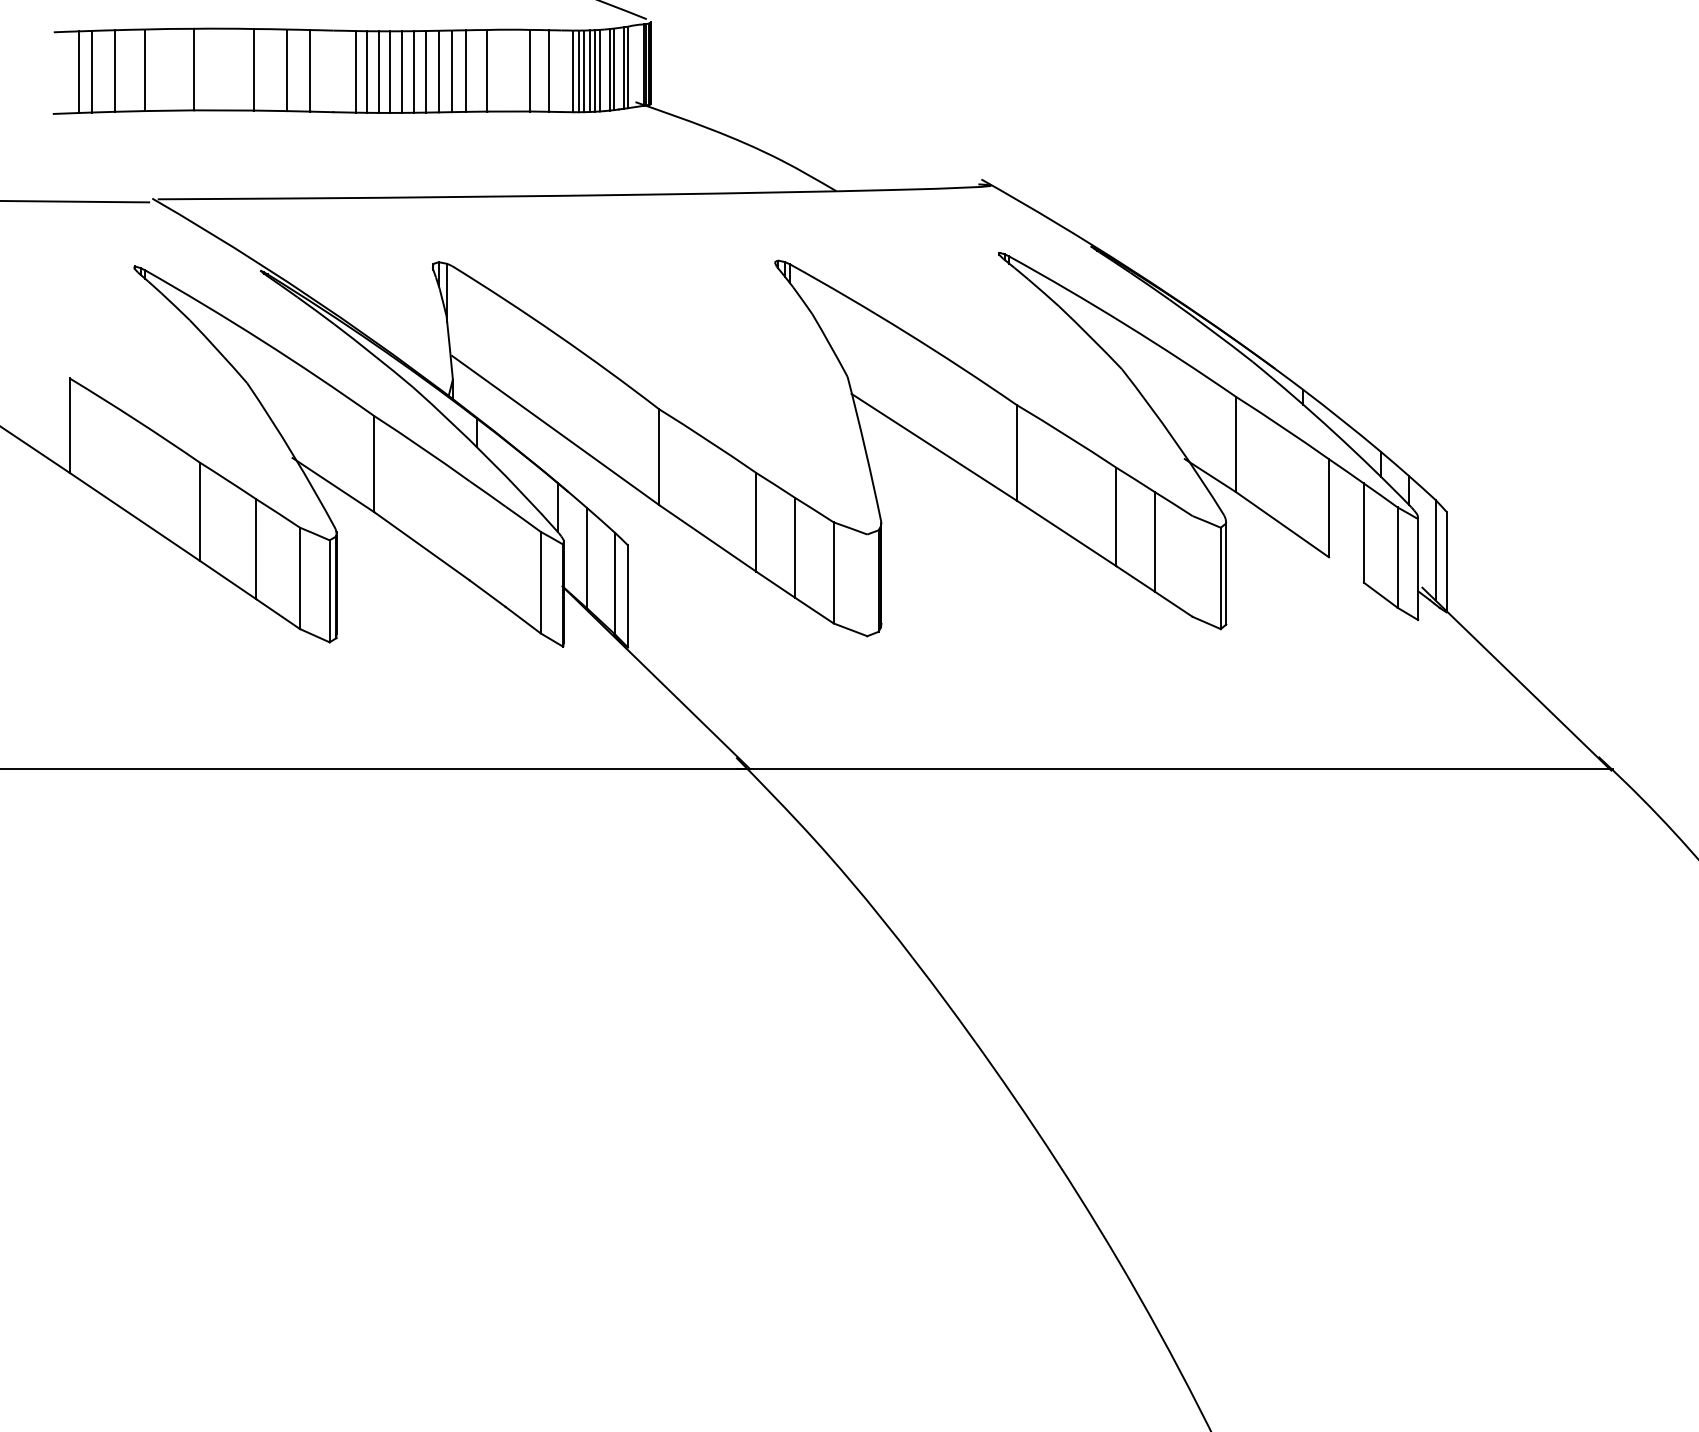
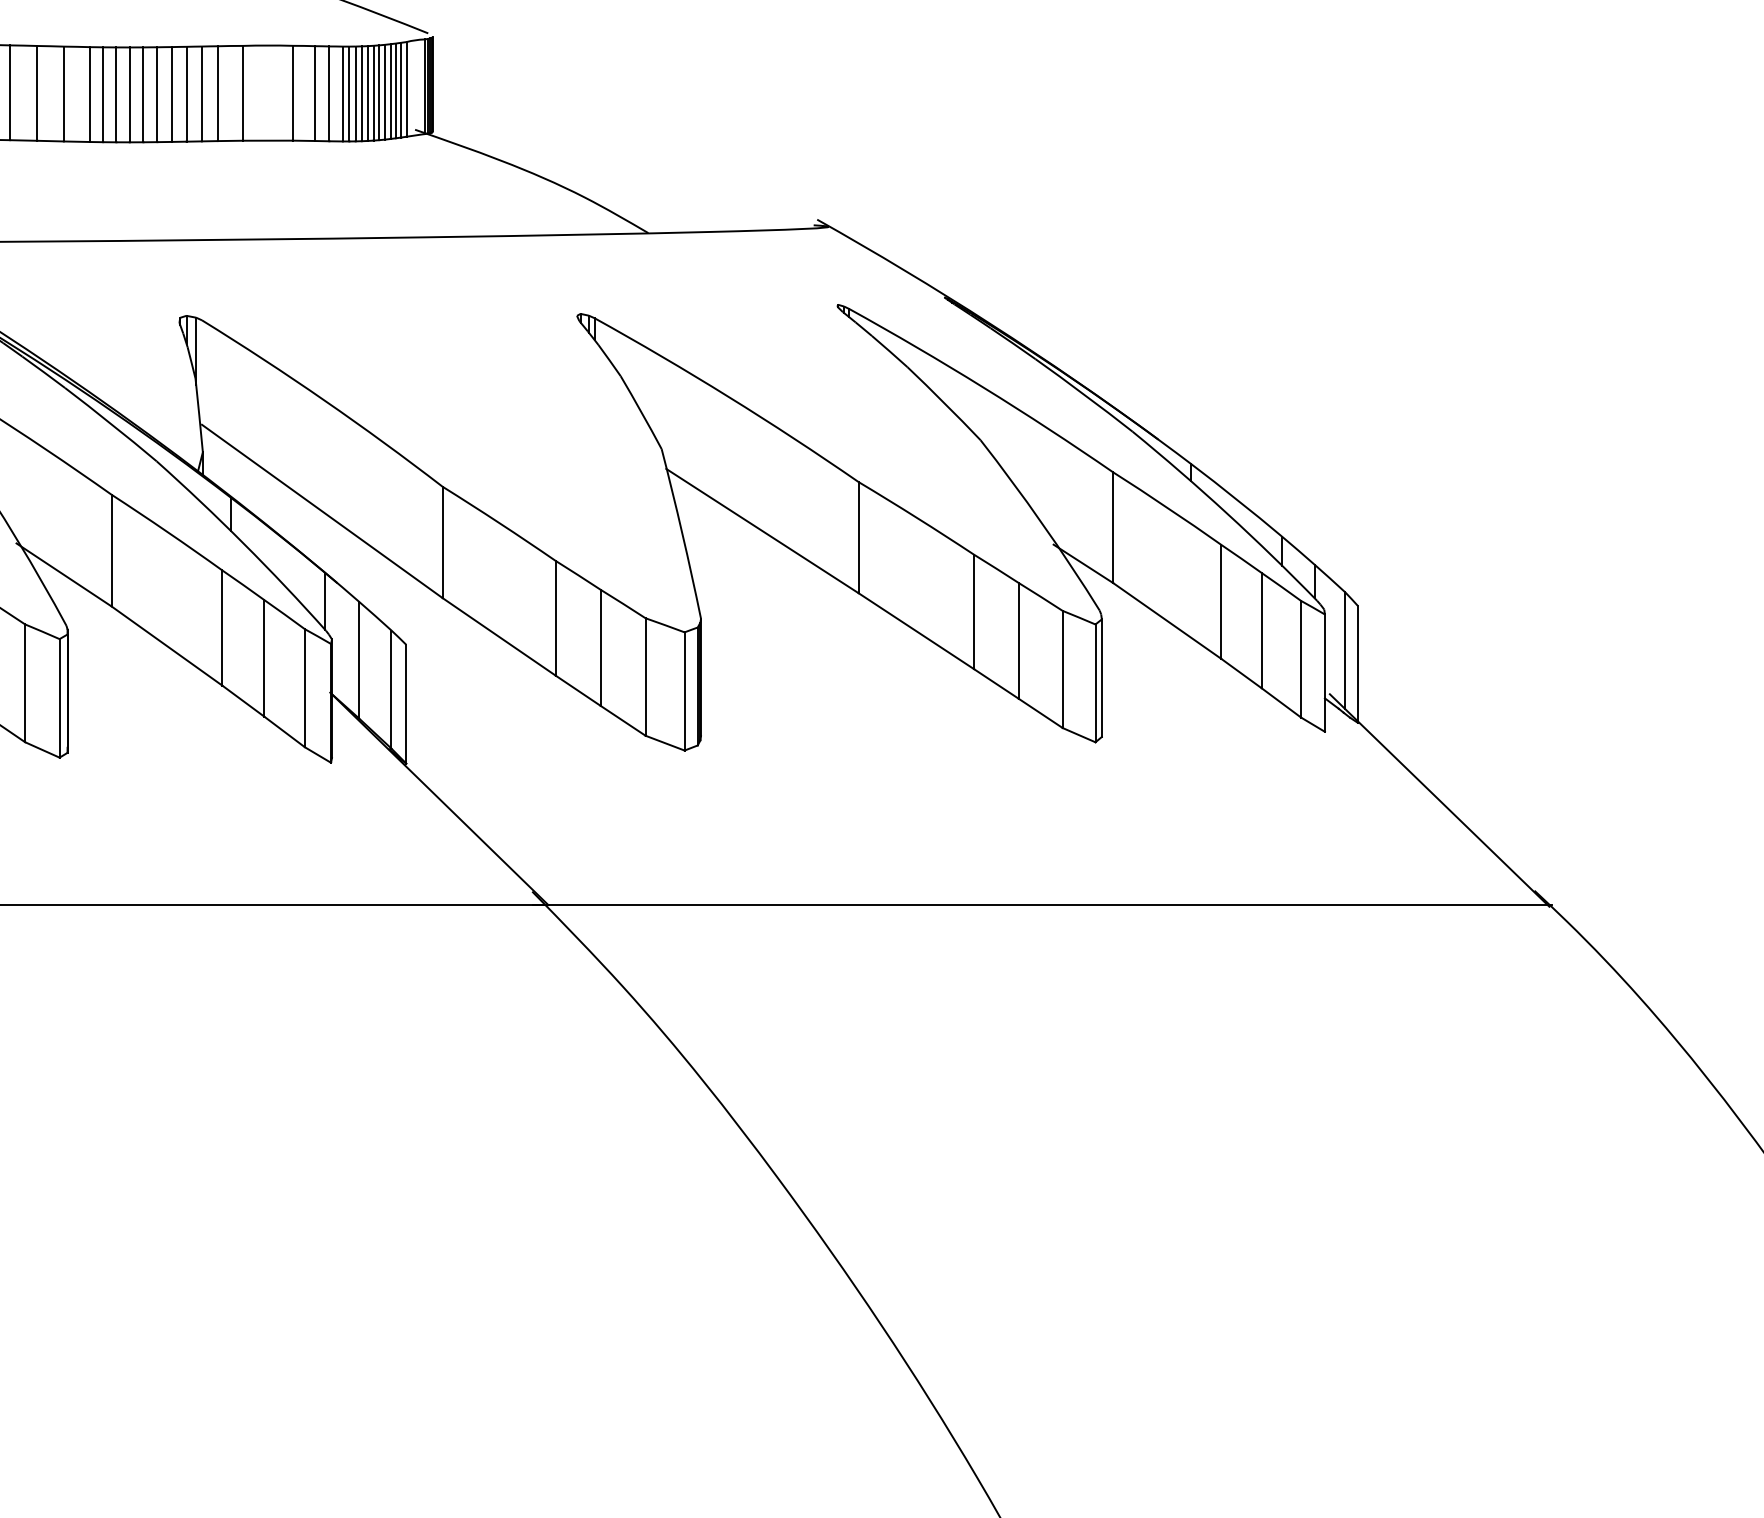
line: (619, 68) -> (396, 90), added
line: (604, 70) -> (379, 92), added
line: (333, 71) -> (64, 94), added
line: (561, 71) -> (329, 94), added
line: (469, 530) -> (222, 627), added
line: (505, 556) -> (264, 657), added
line: (1192, 566) -> (1062, 669), added
line: (1345, 569) -> (1240, 673), added
line: (867, 585) -> (684, 691), added

